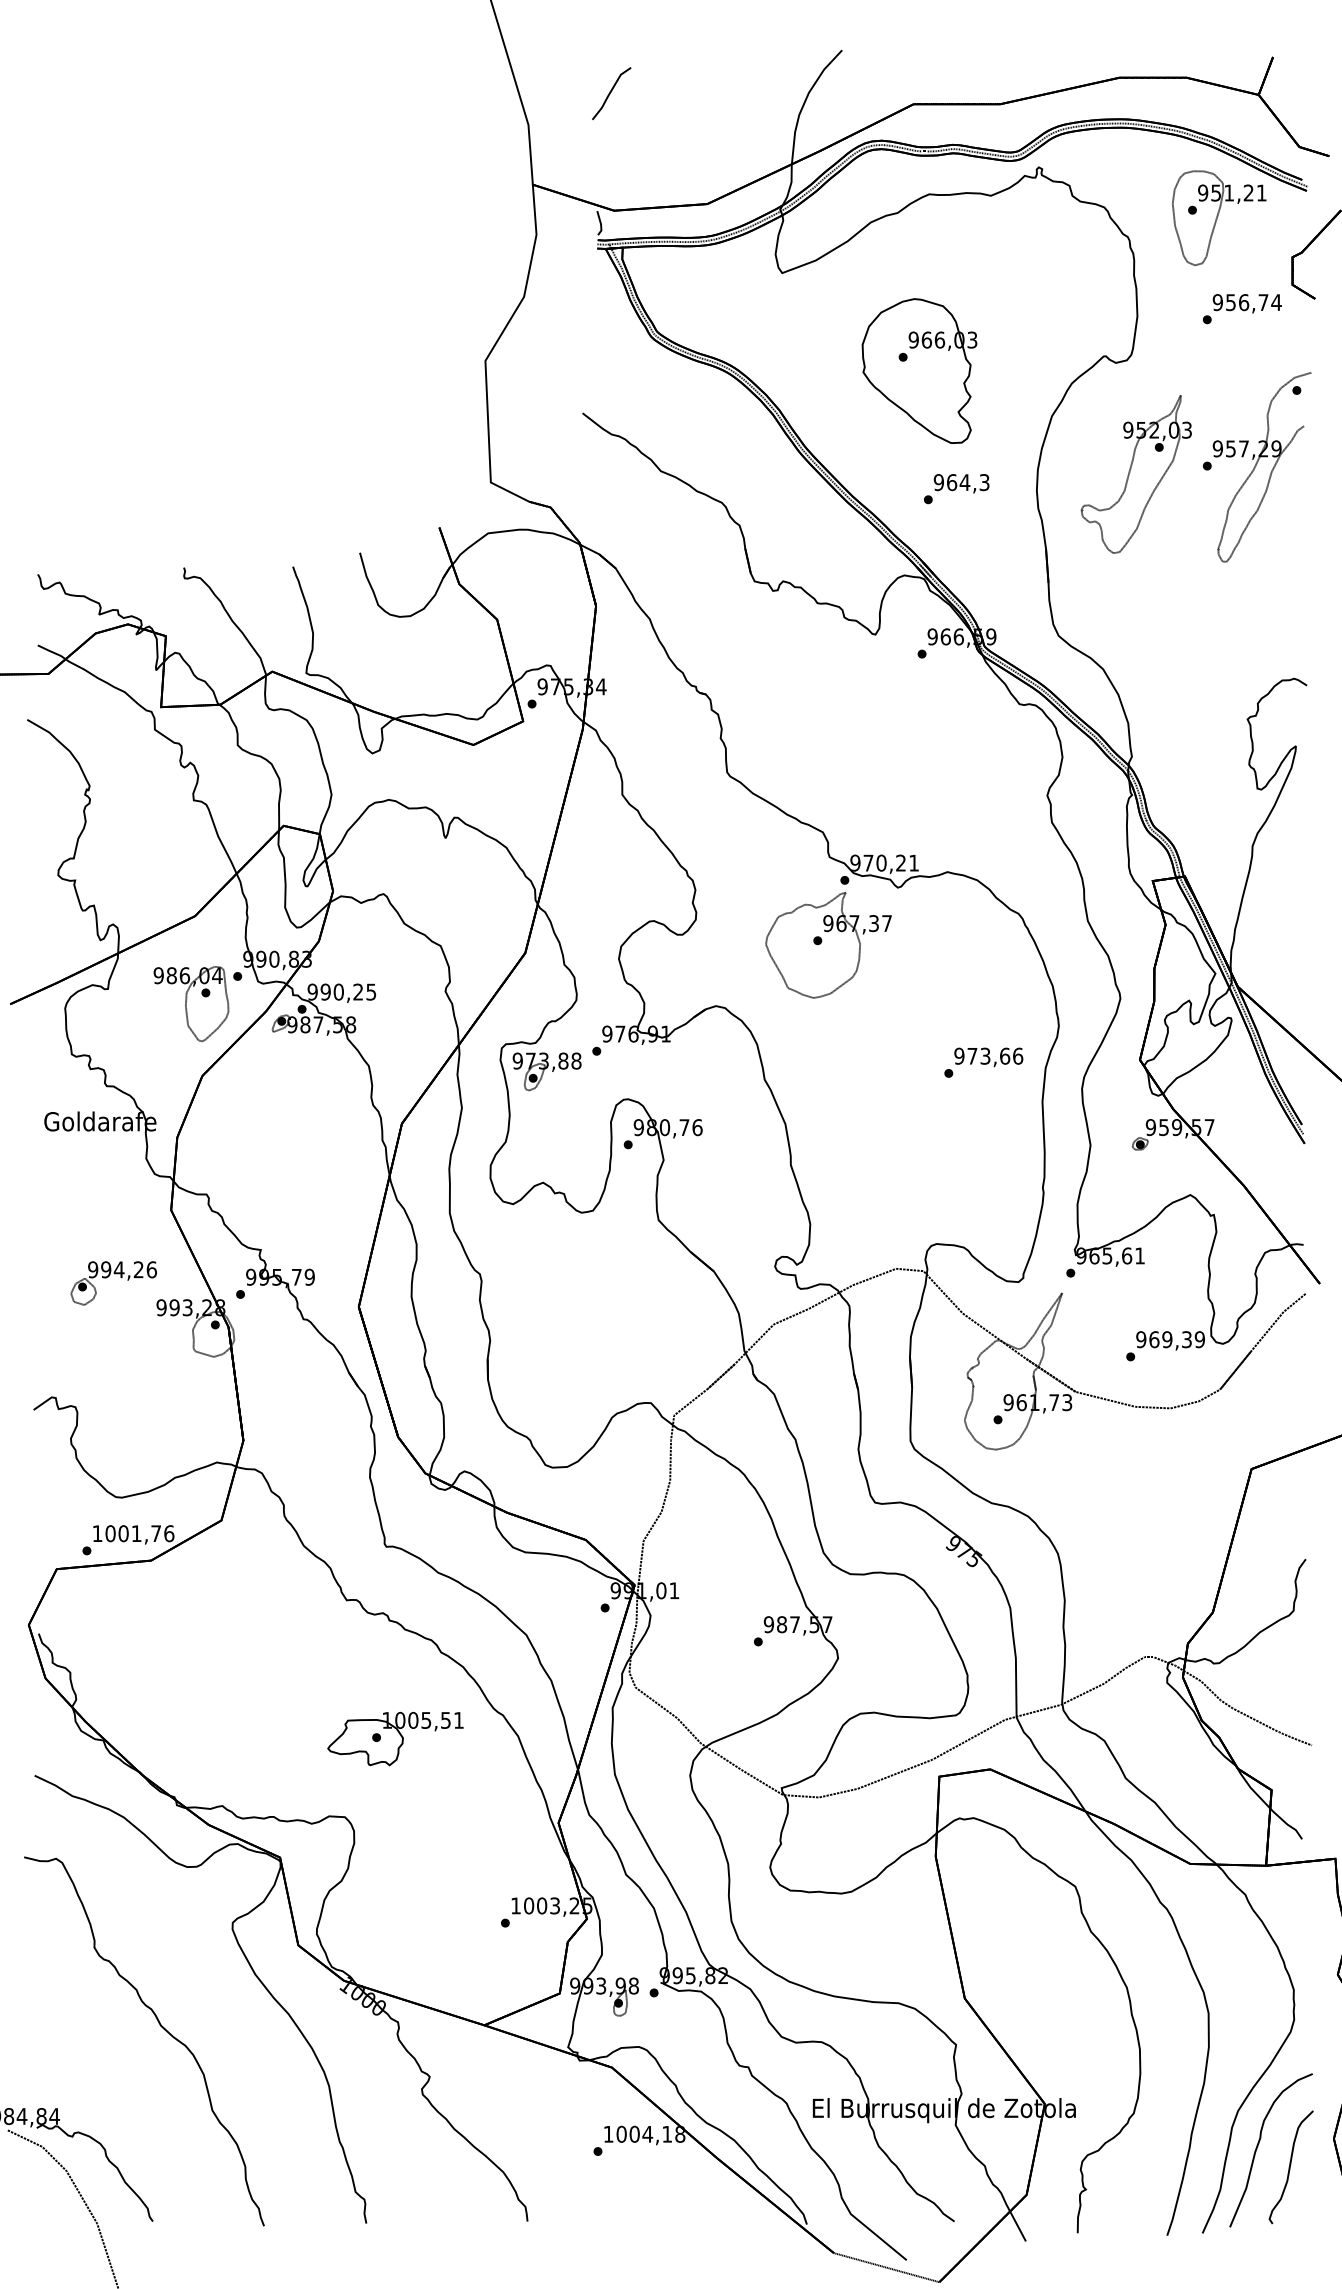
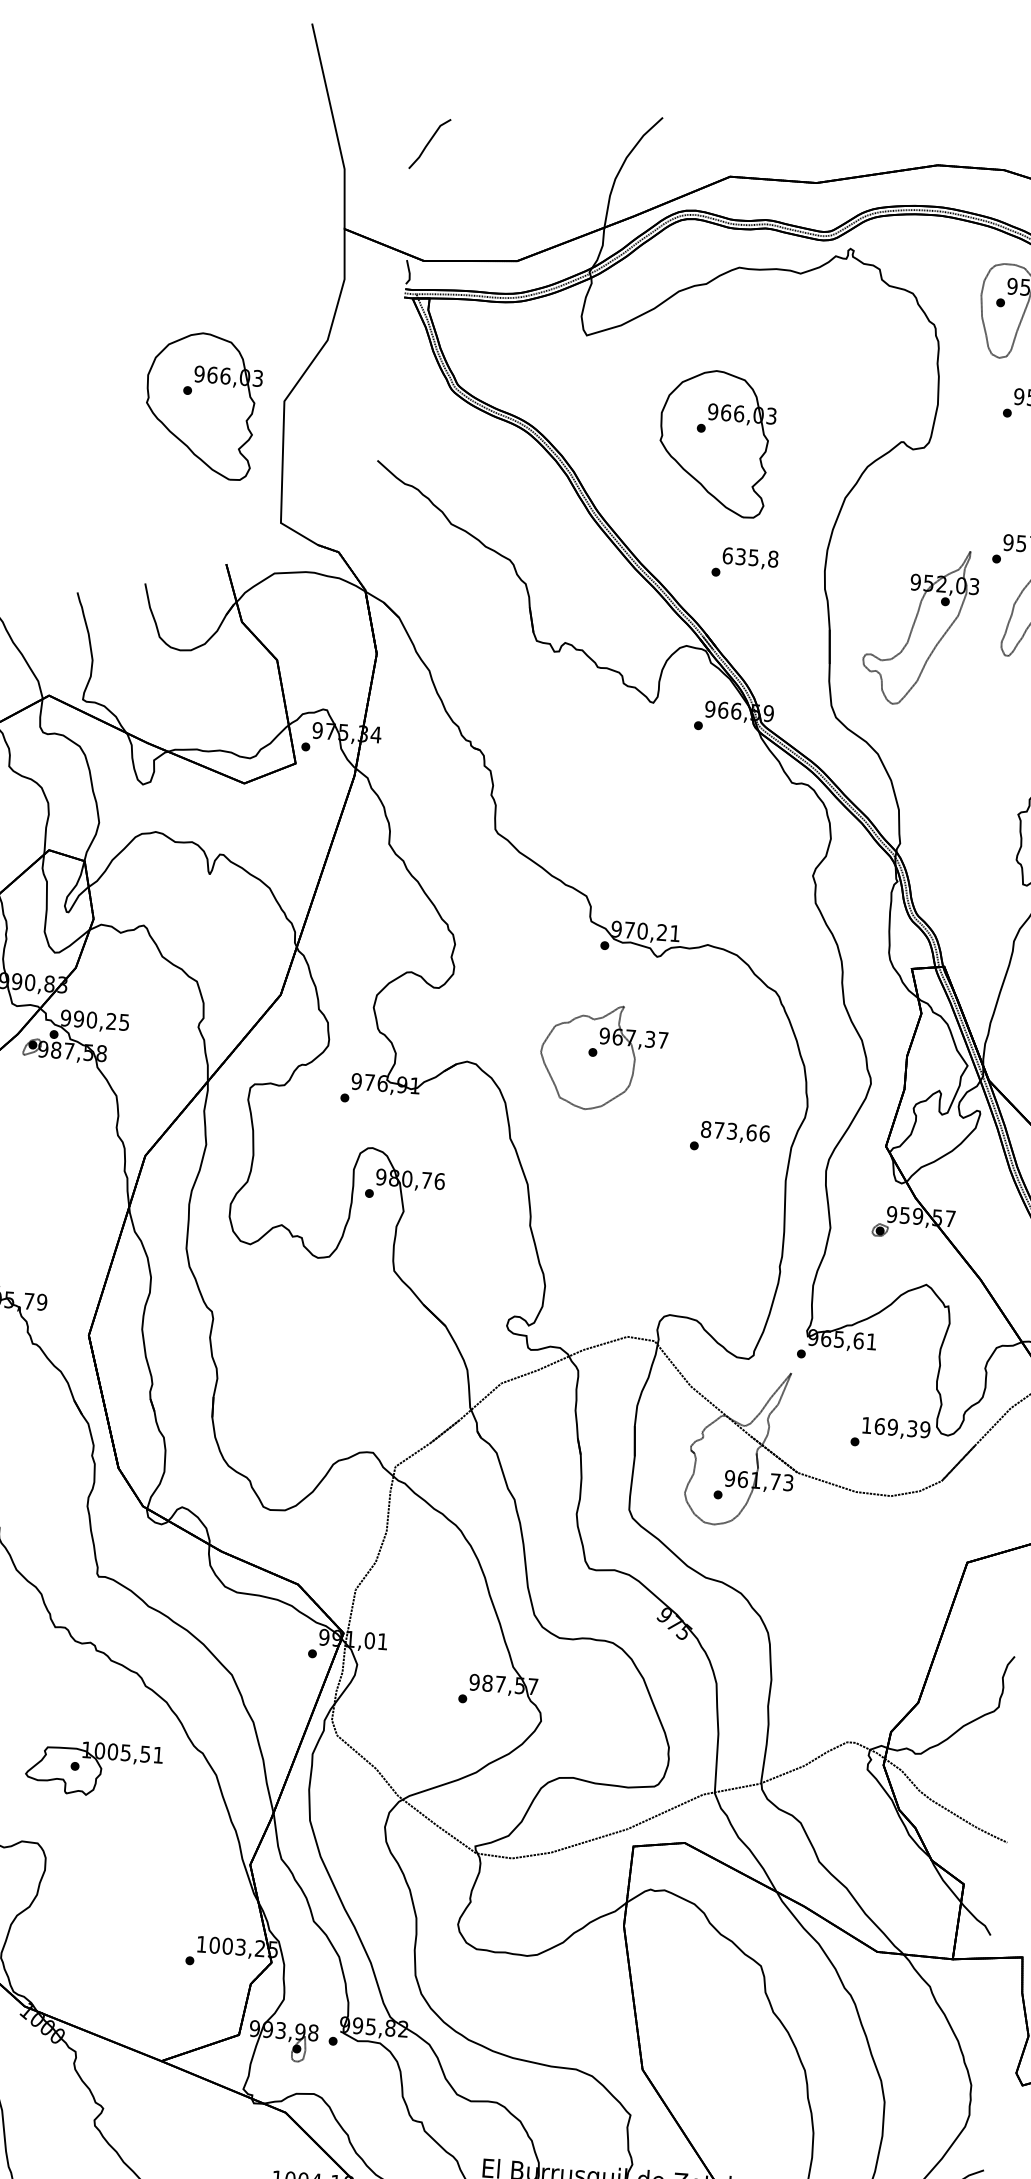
part: (404, 370) -> (202, 404), added
part: (1135, 474) -> (919, 627), moved
text: (961, 482) -> (750, 557), 964,3 -> 635,8
part: (828, 945) -> (603, 1058), moved
text: (959, 1055) -> (706, 1128), 973,66 -> 873,66
part: (546, 1071) -> (293, 1114), removed
text: (1141, 1339) -> (867, 1425), 969,39 -> 169,39

